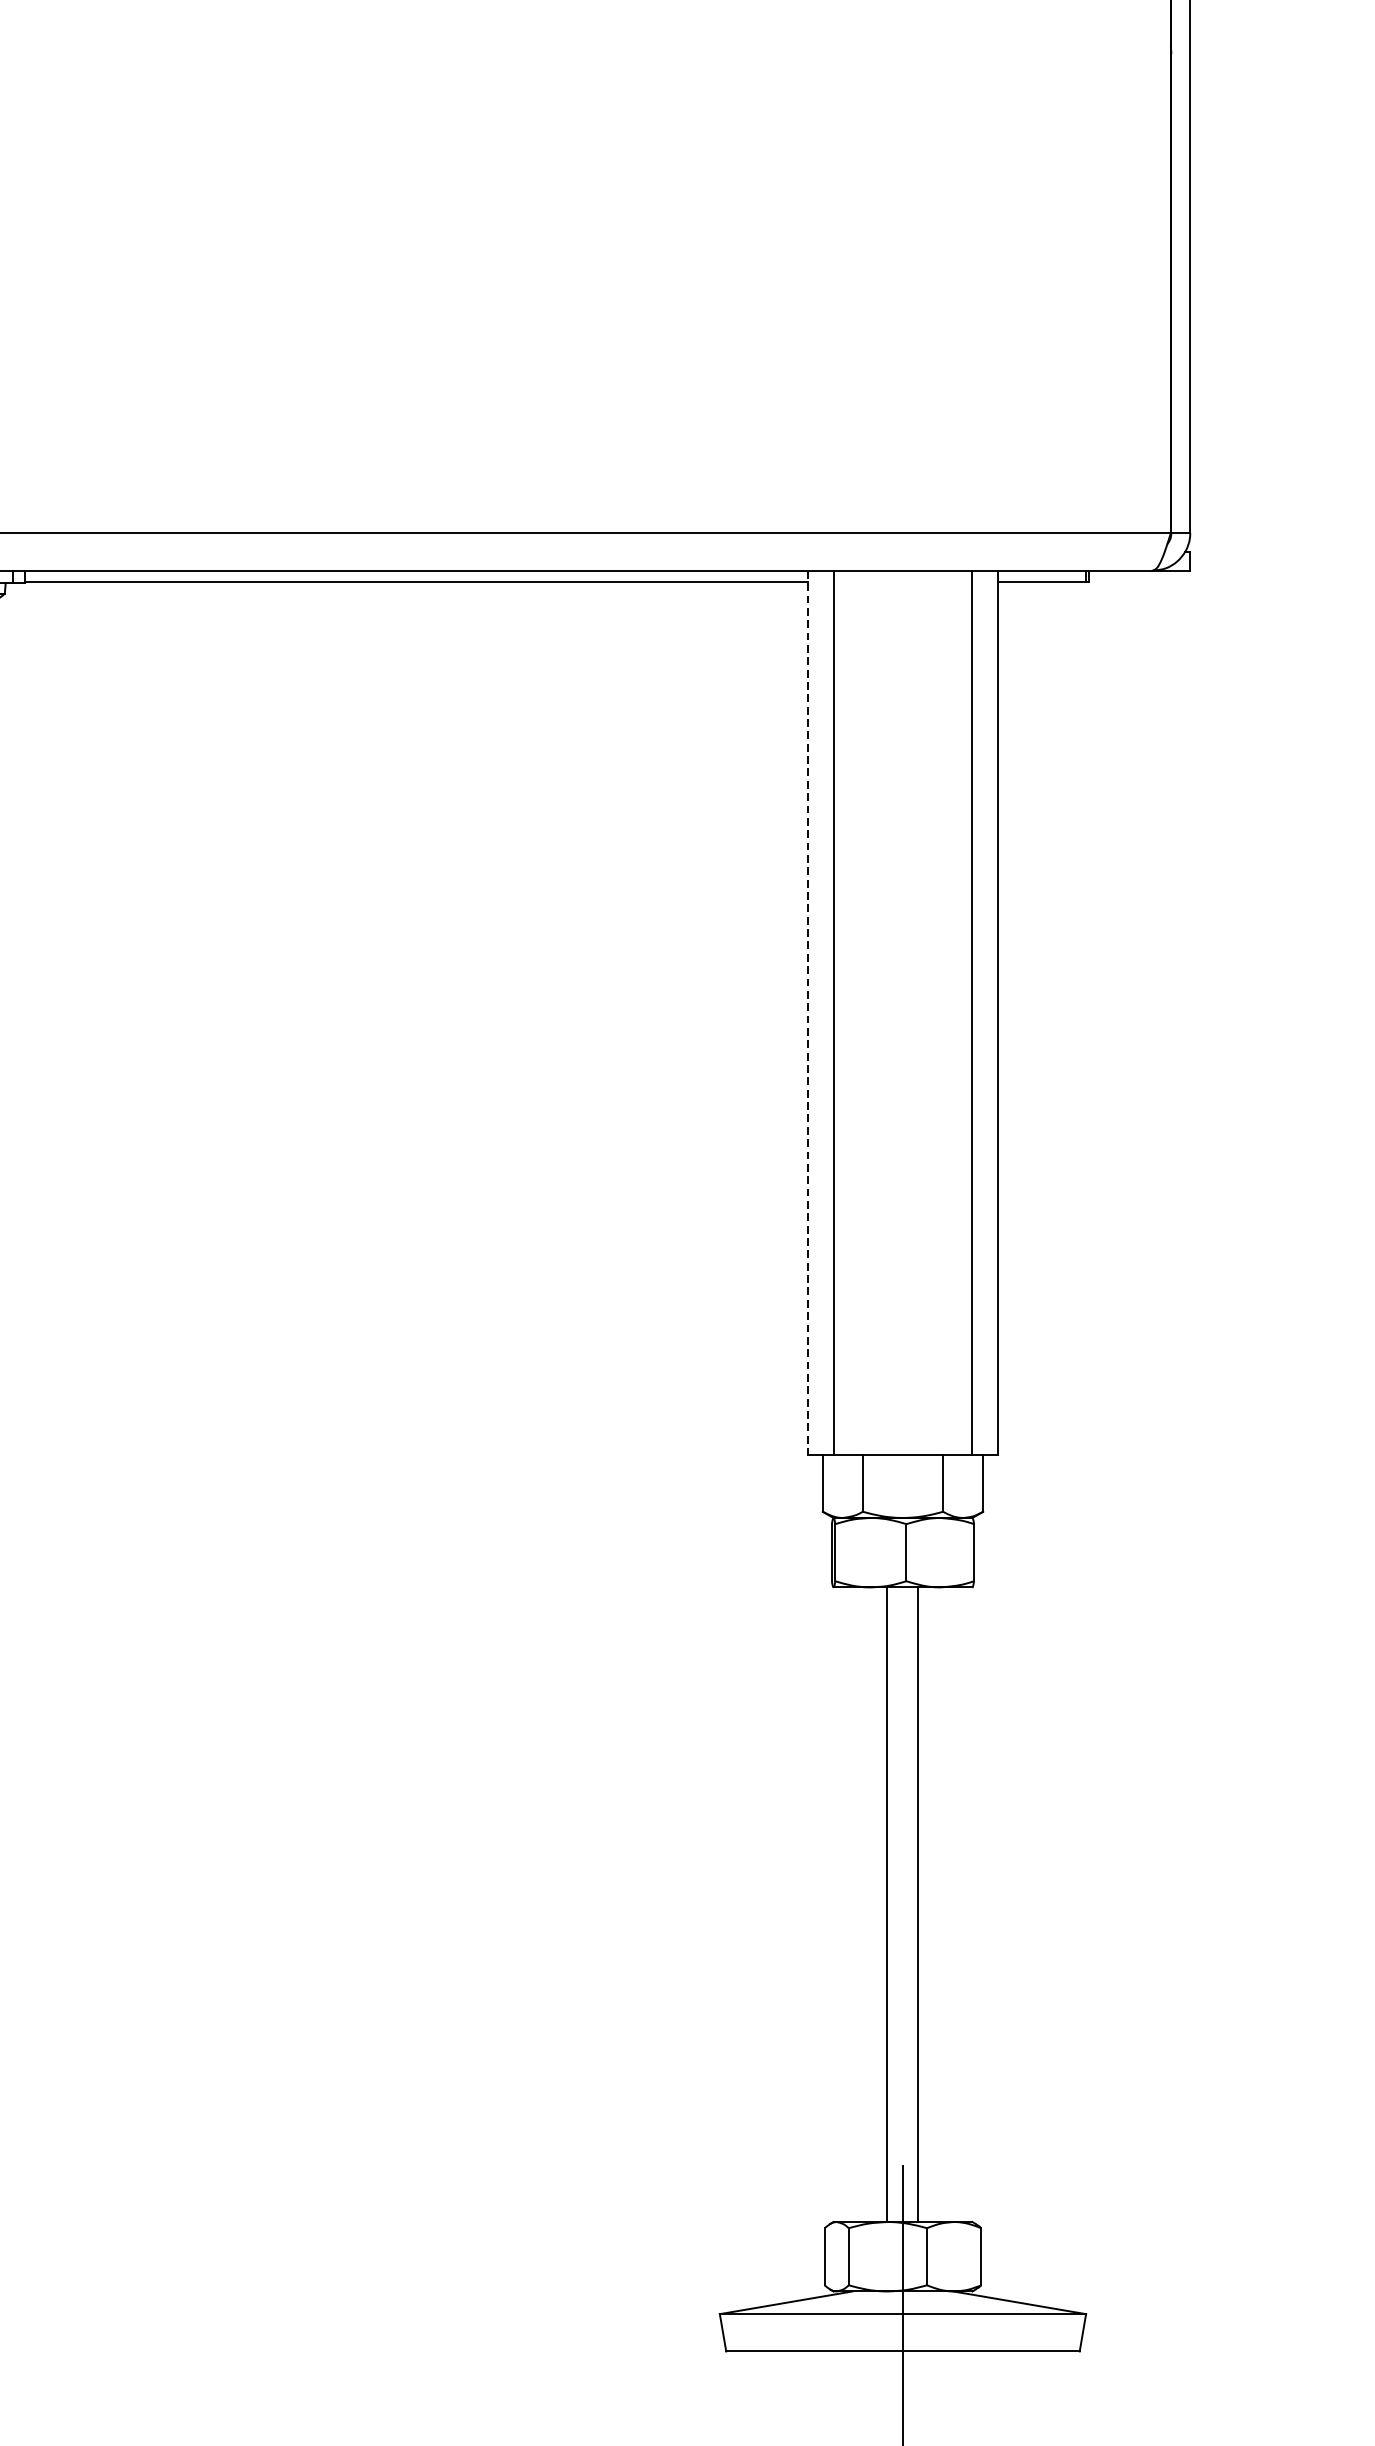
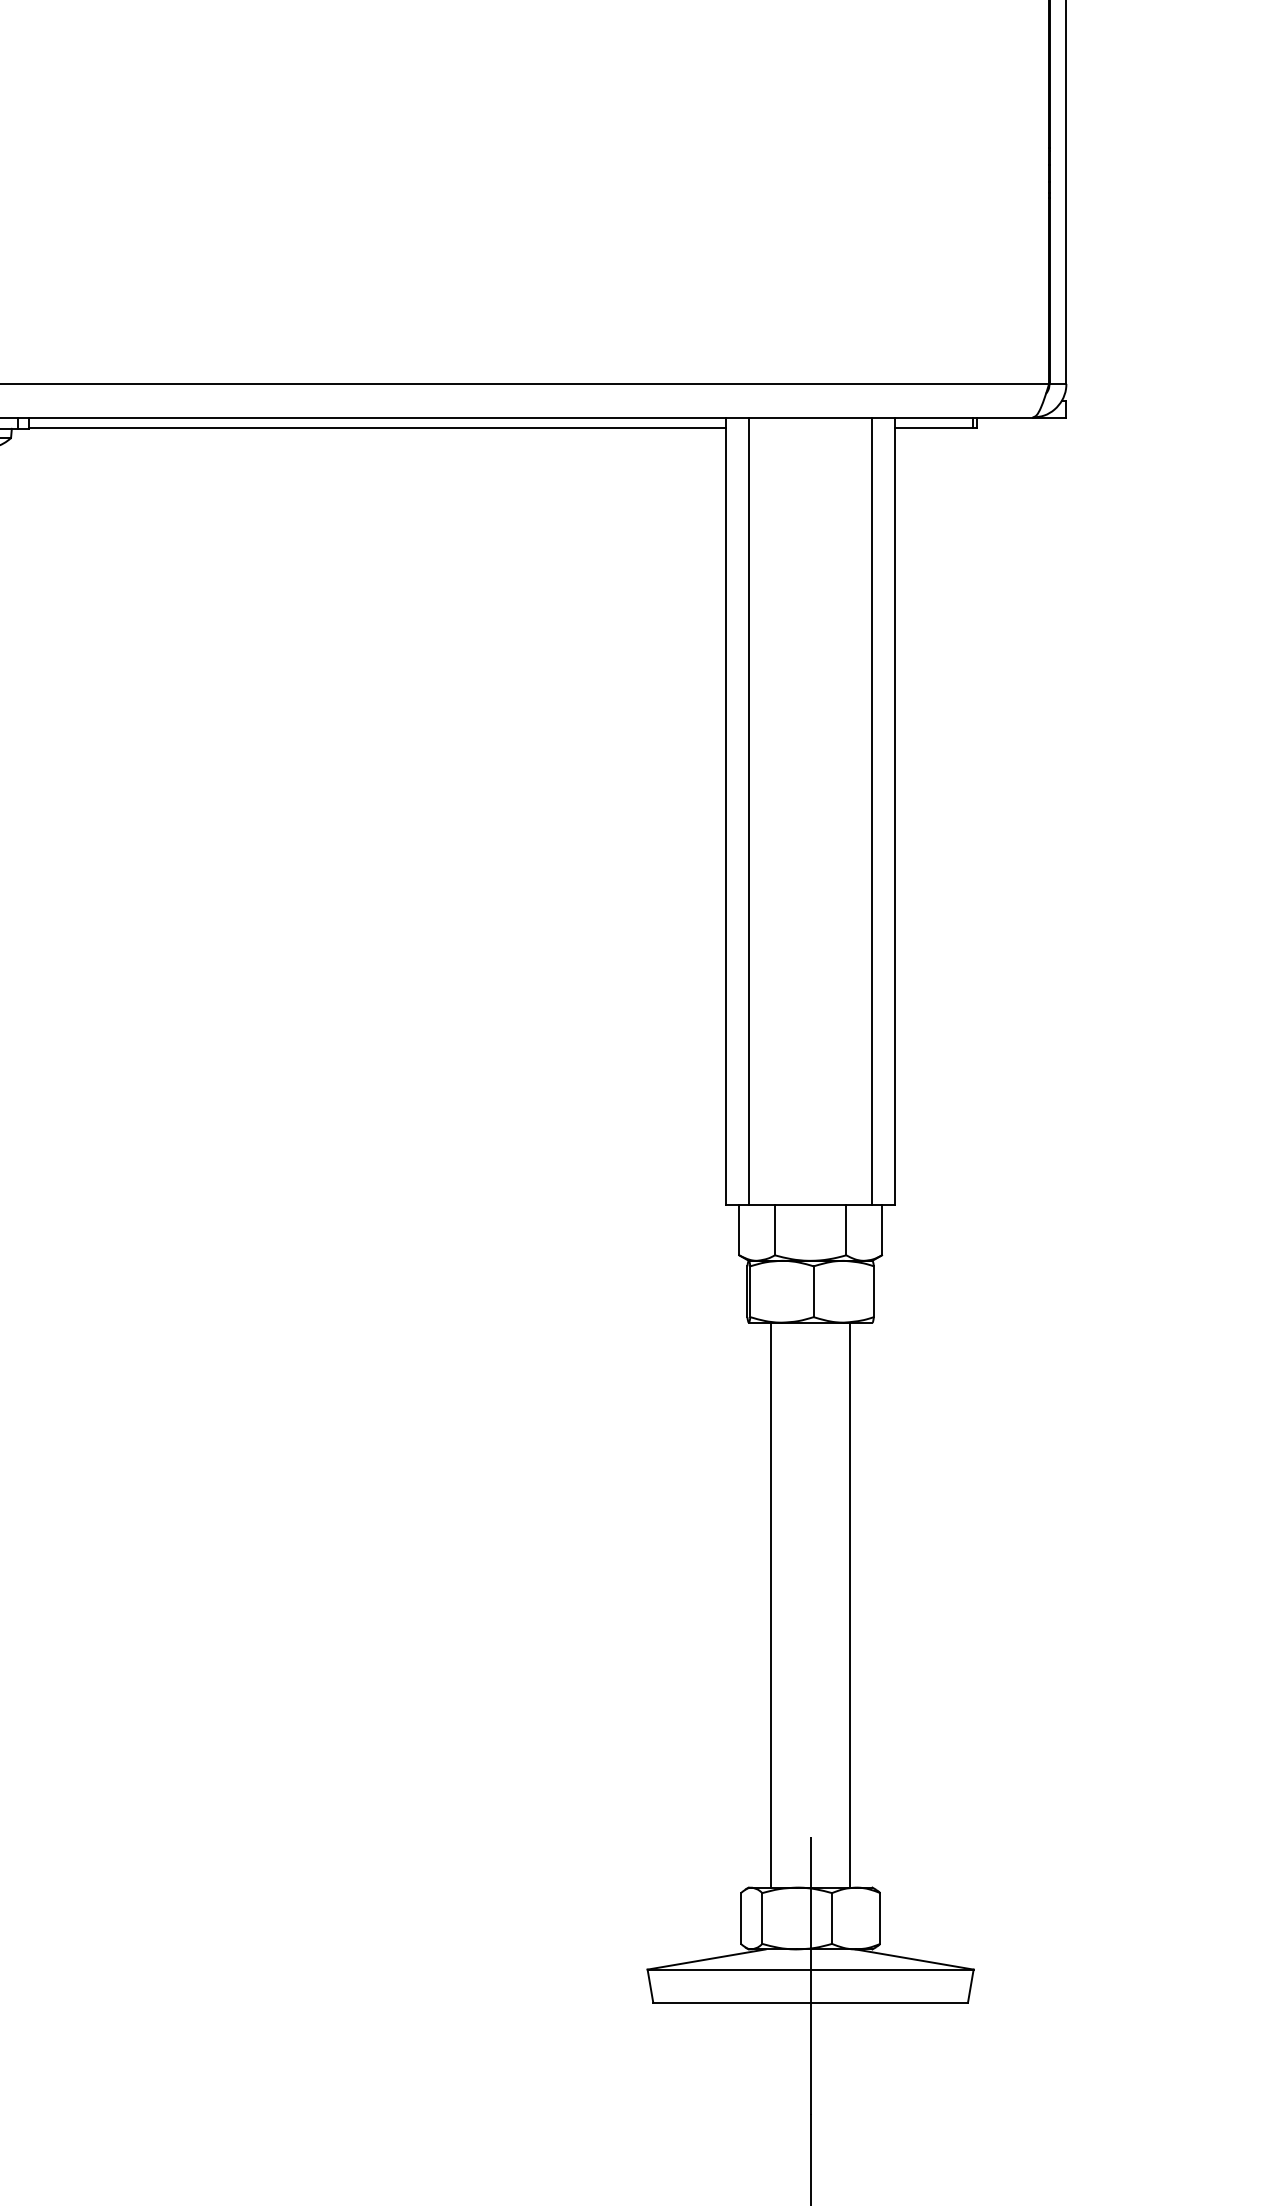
line: (808, 1013) -> (726, 811), dashed -> solid
line: (885, 1904) -> (849, 1604), moved
line: (918, 1904) -> (771, 1604), moved

